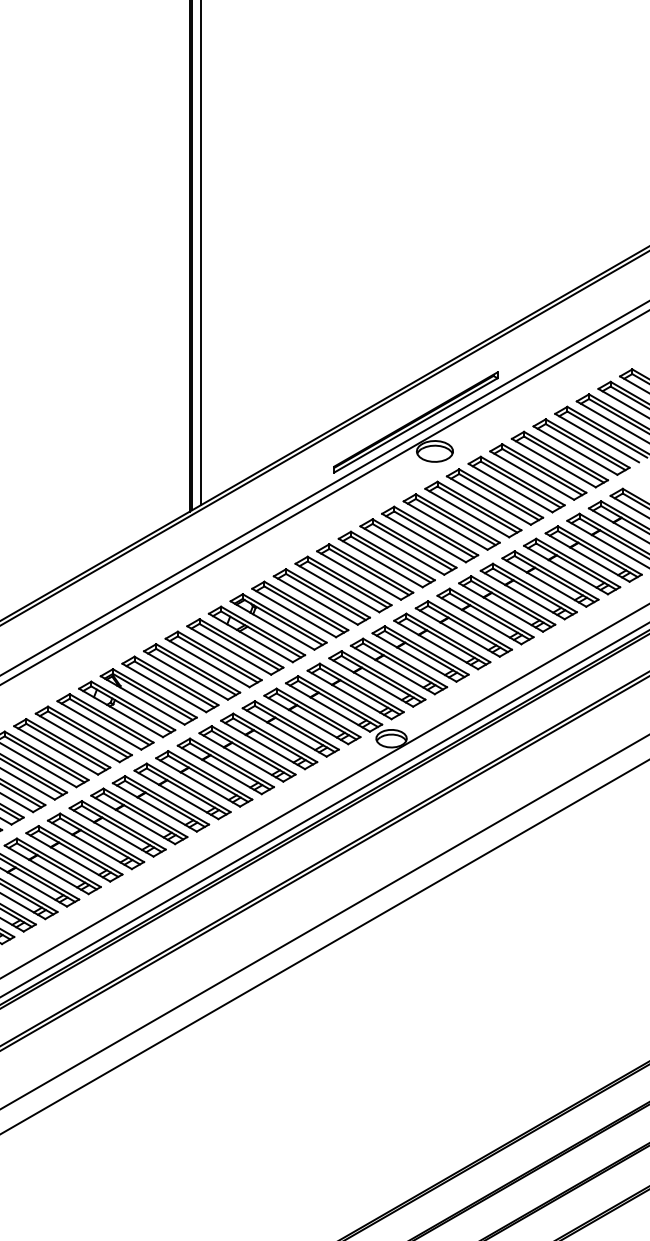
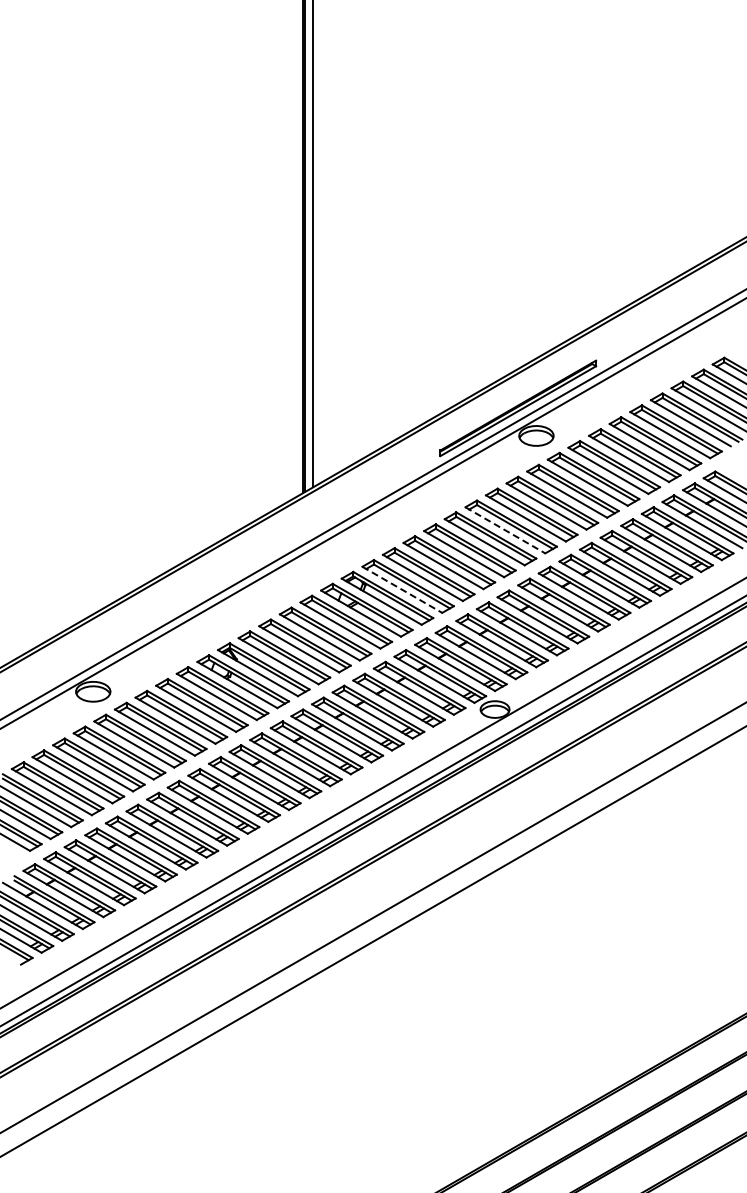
line: (402, 550) -> (505, 530), solid -> dashed
line: (294, 613) -> (402, 590), solid -> dashed

